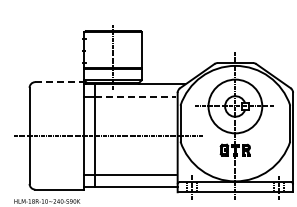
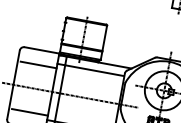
line: (60, 82) -> (42, 50), dashed -> solid
line: (135, 96) -> (94, 70), dashed -> solid
line: (58, 102) -> (38, 64), added
line: (58, 169) -> (29, 112), added

